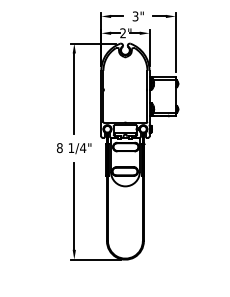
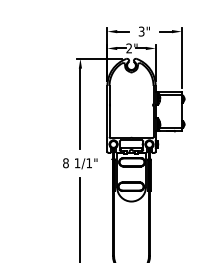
text: (83, 147) -> (89, 162), 1/4" -> 1/1"

